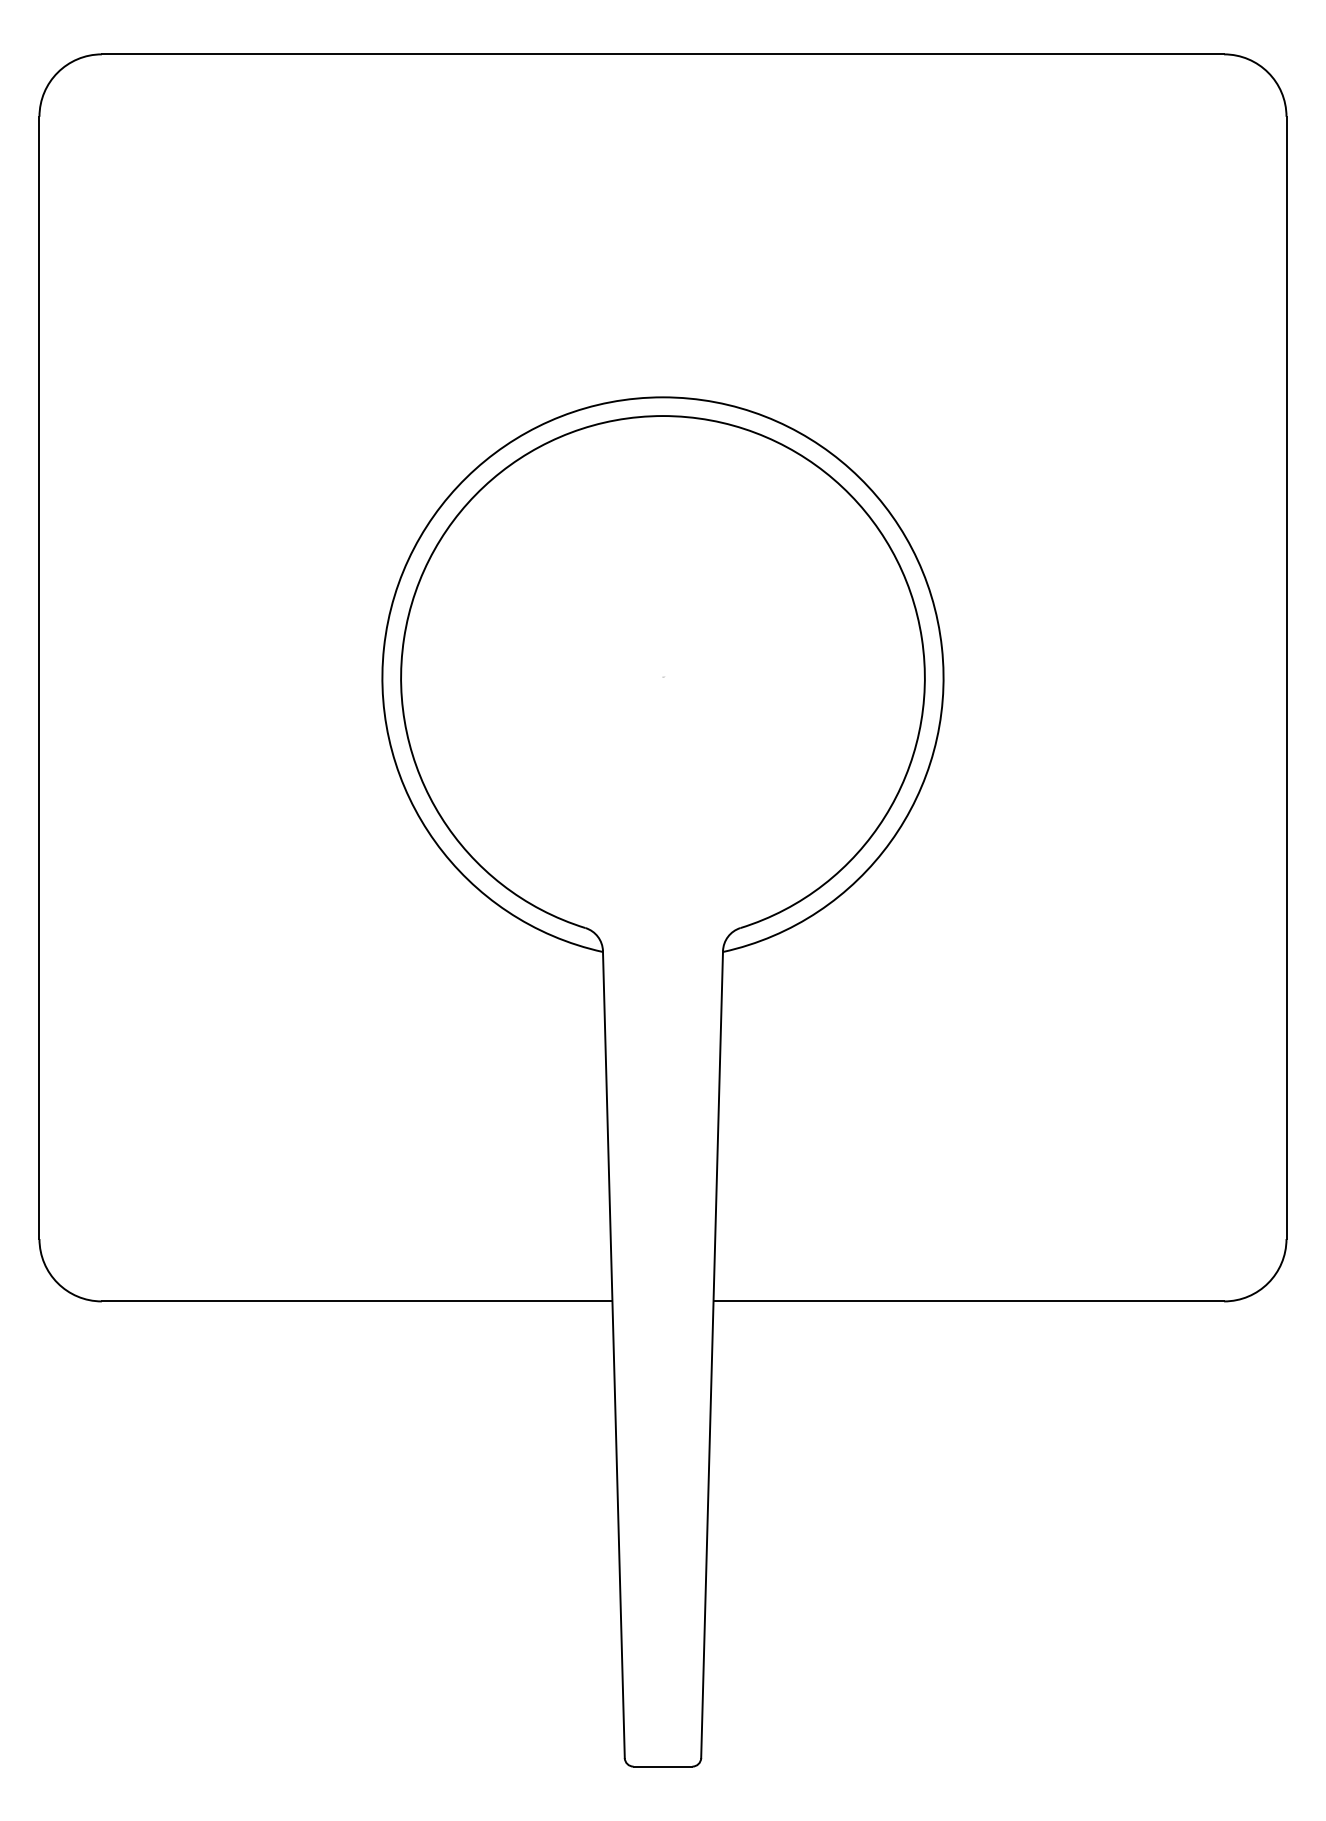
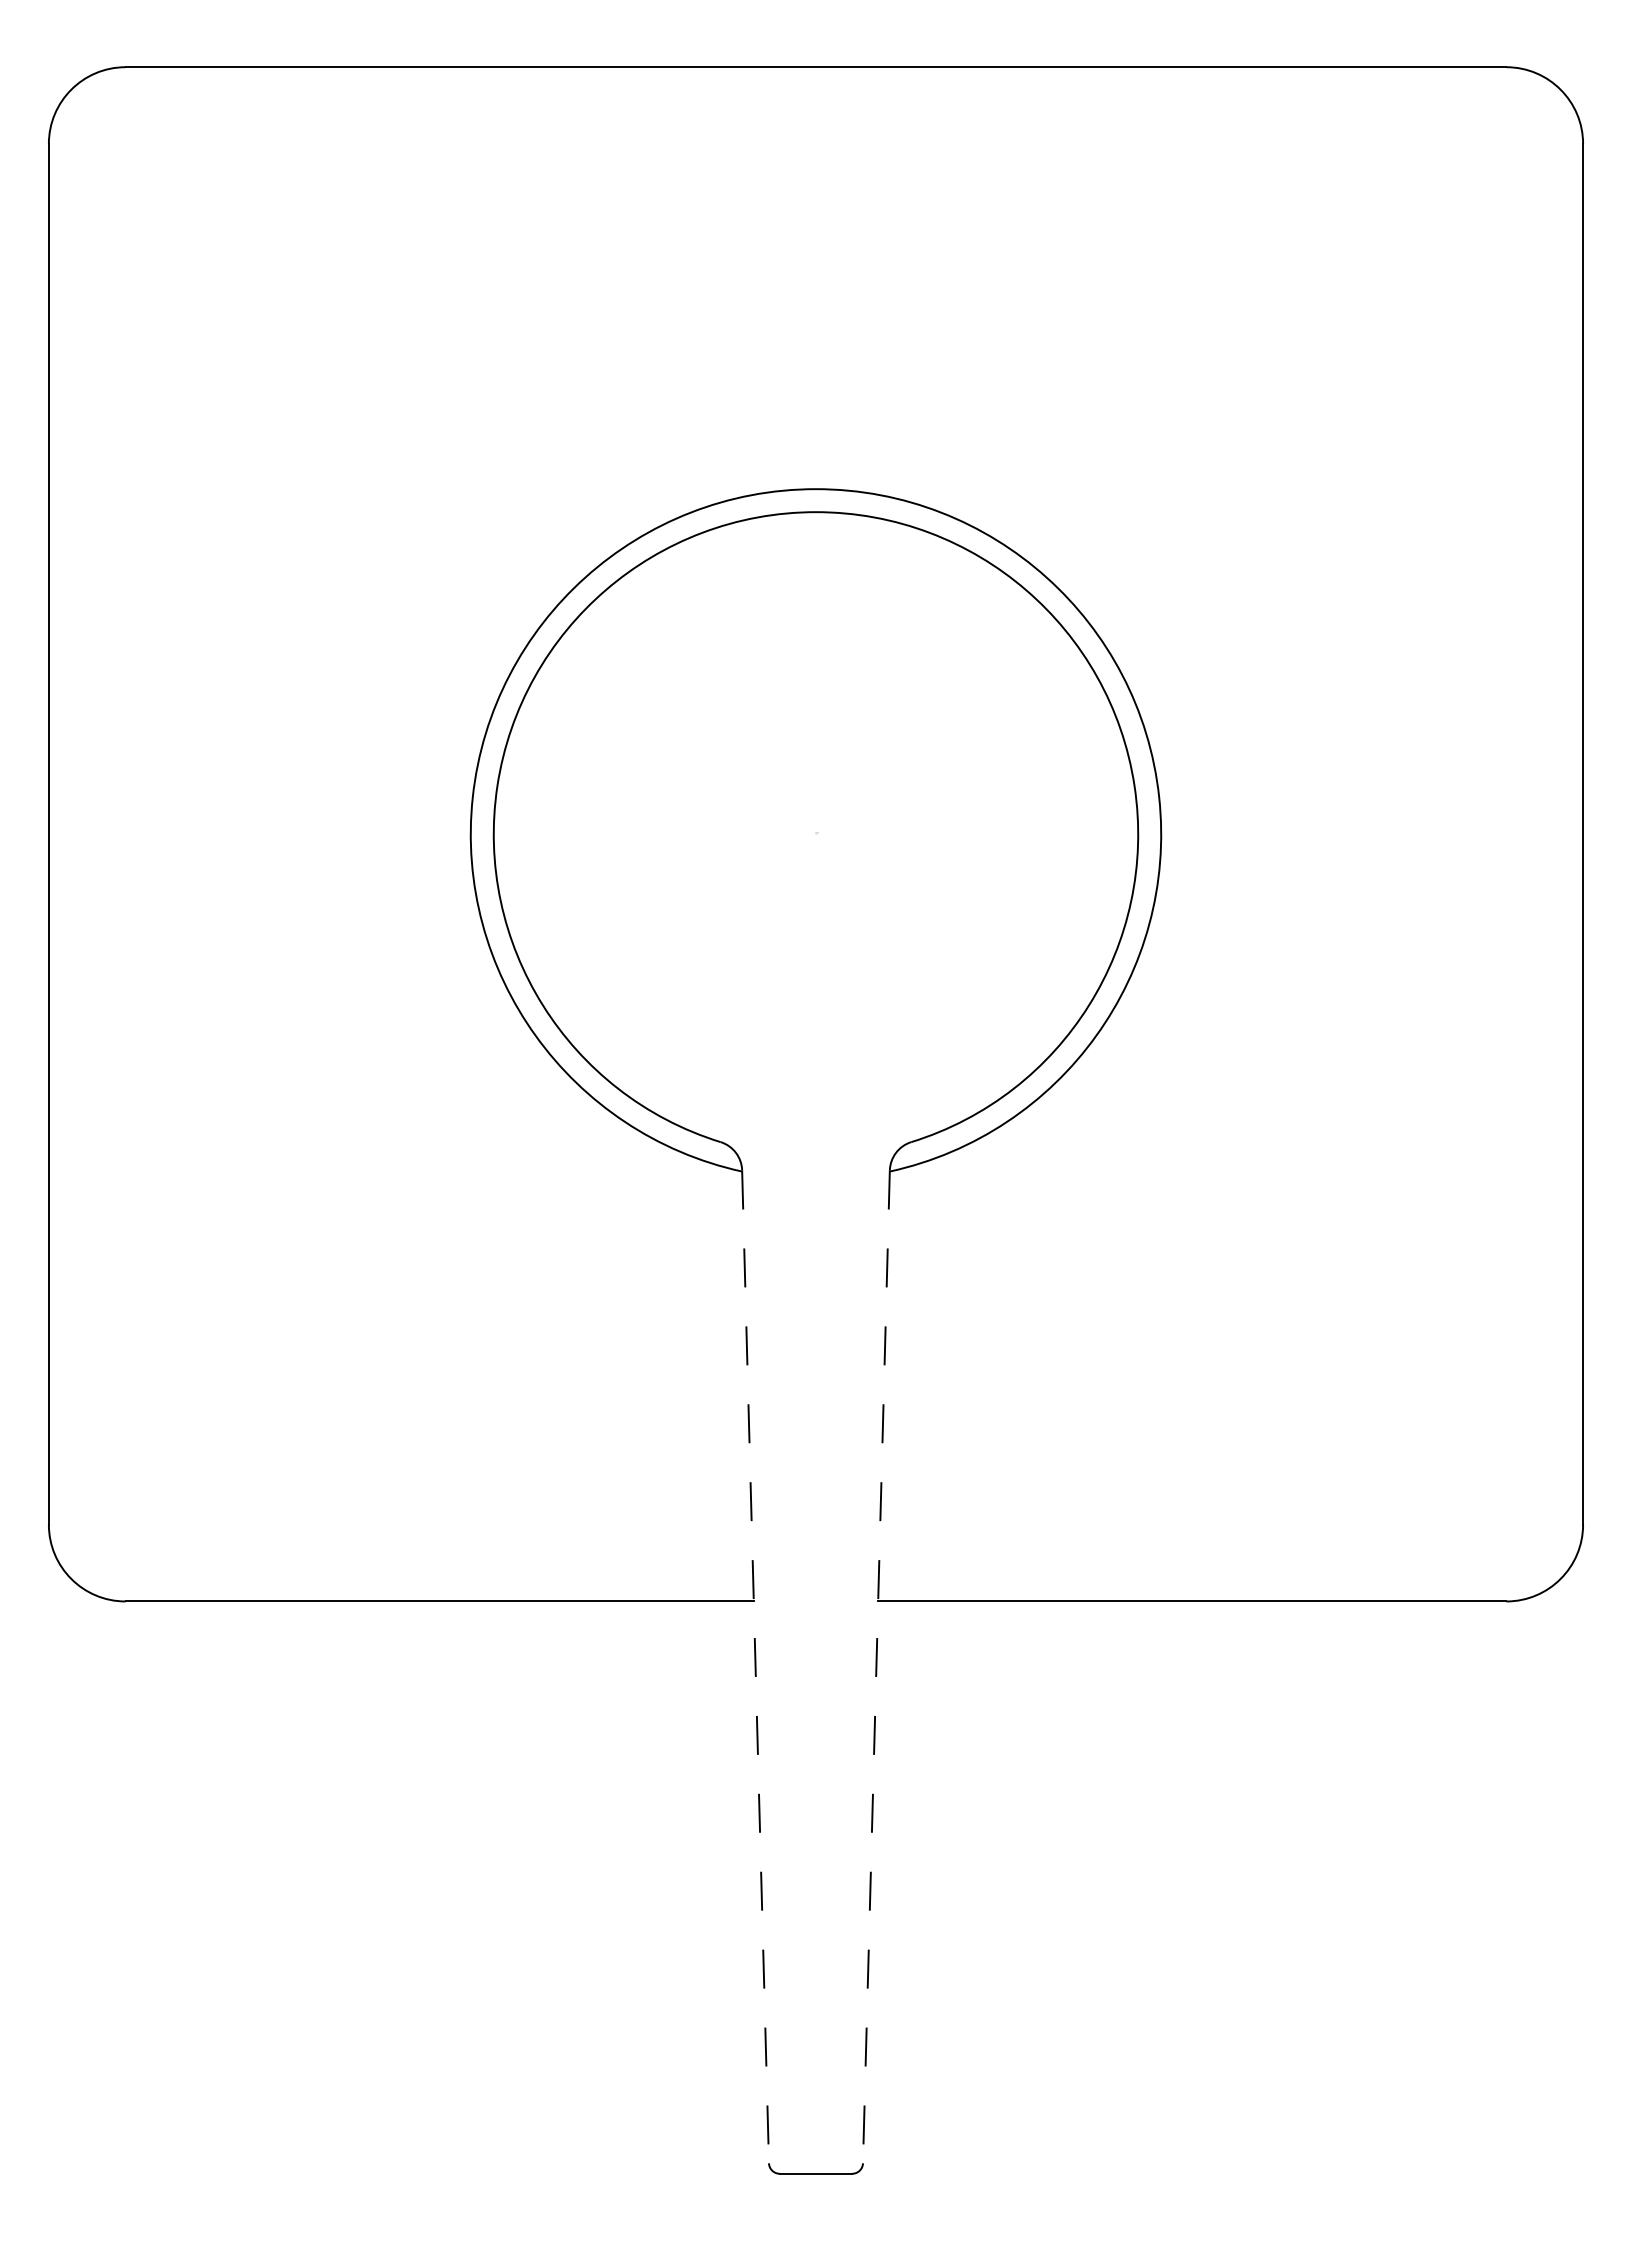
line: (613, 1354) -> (755, 1666), solid -> dashed
line: (712, 1354) -> (876, 1666), solid -> dashed

